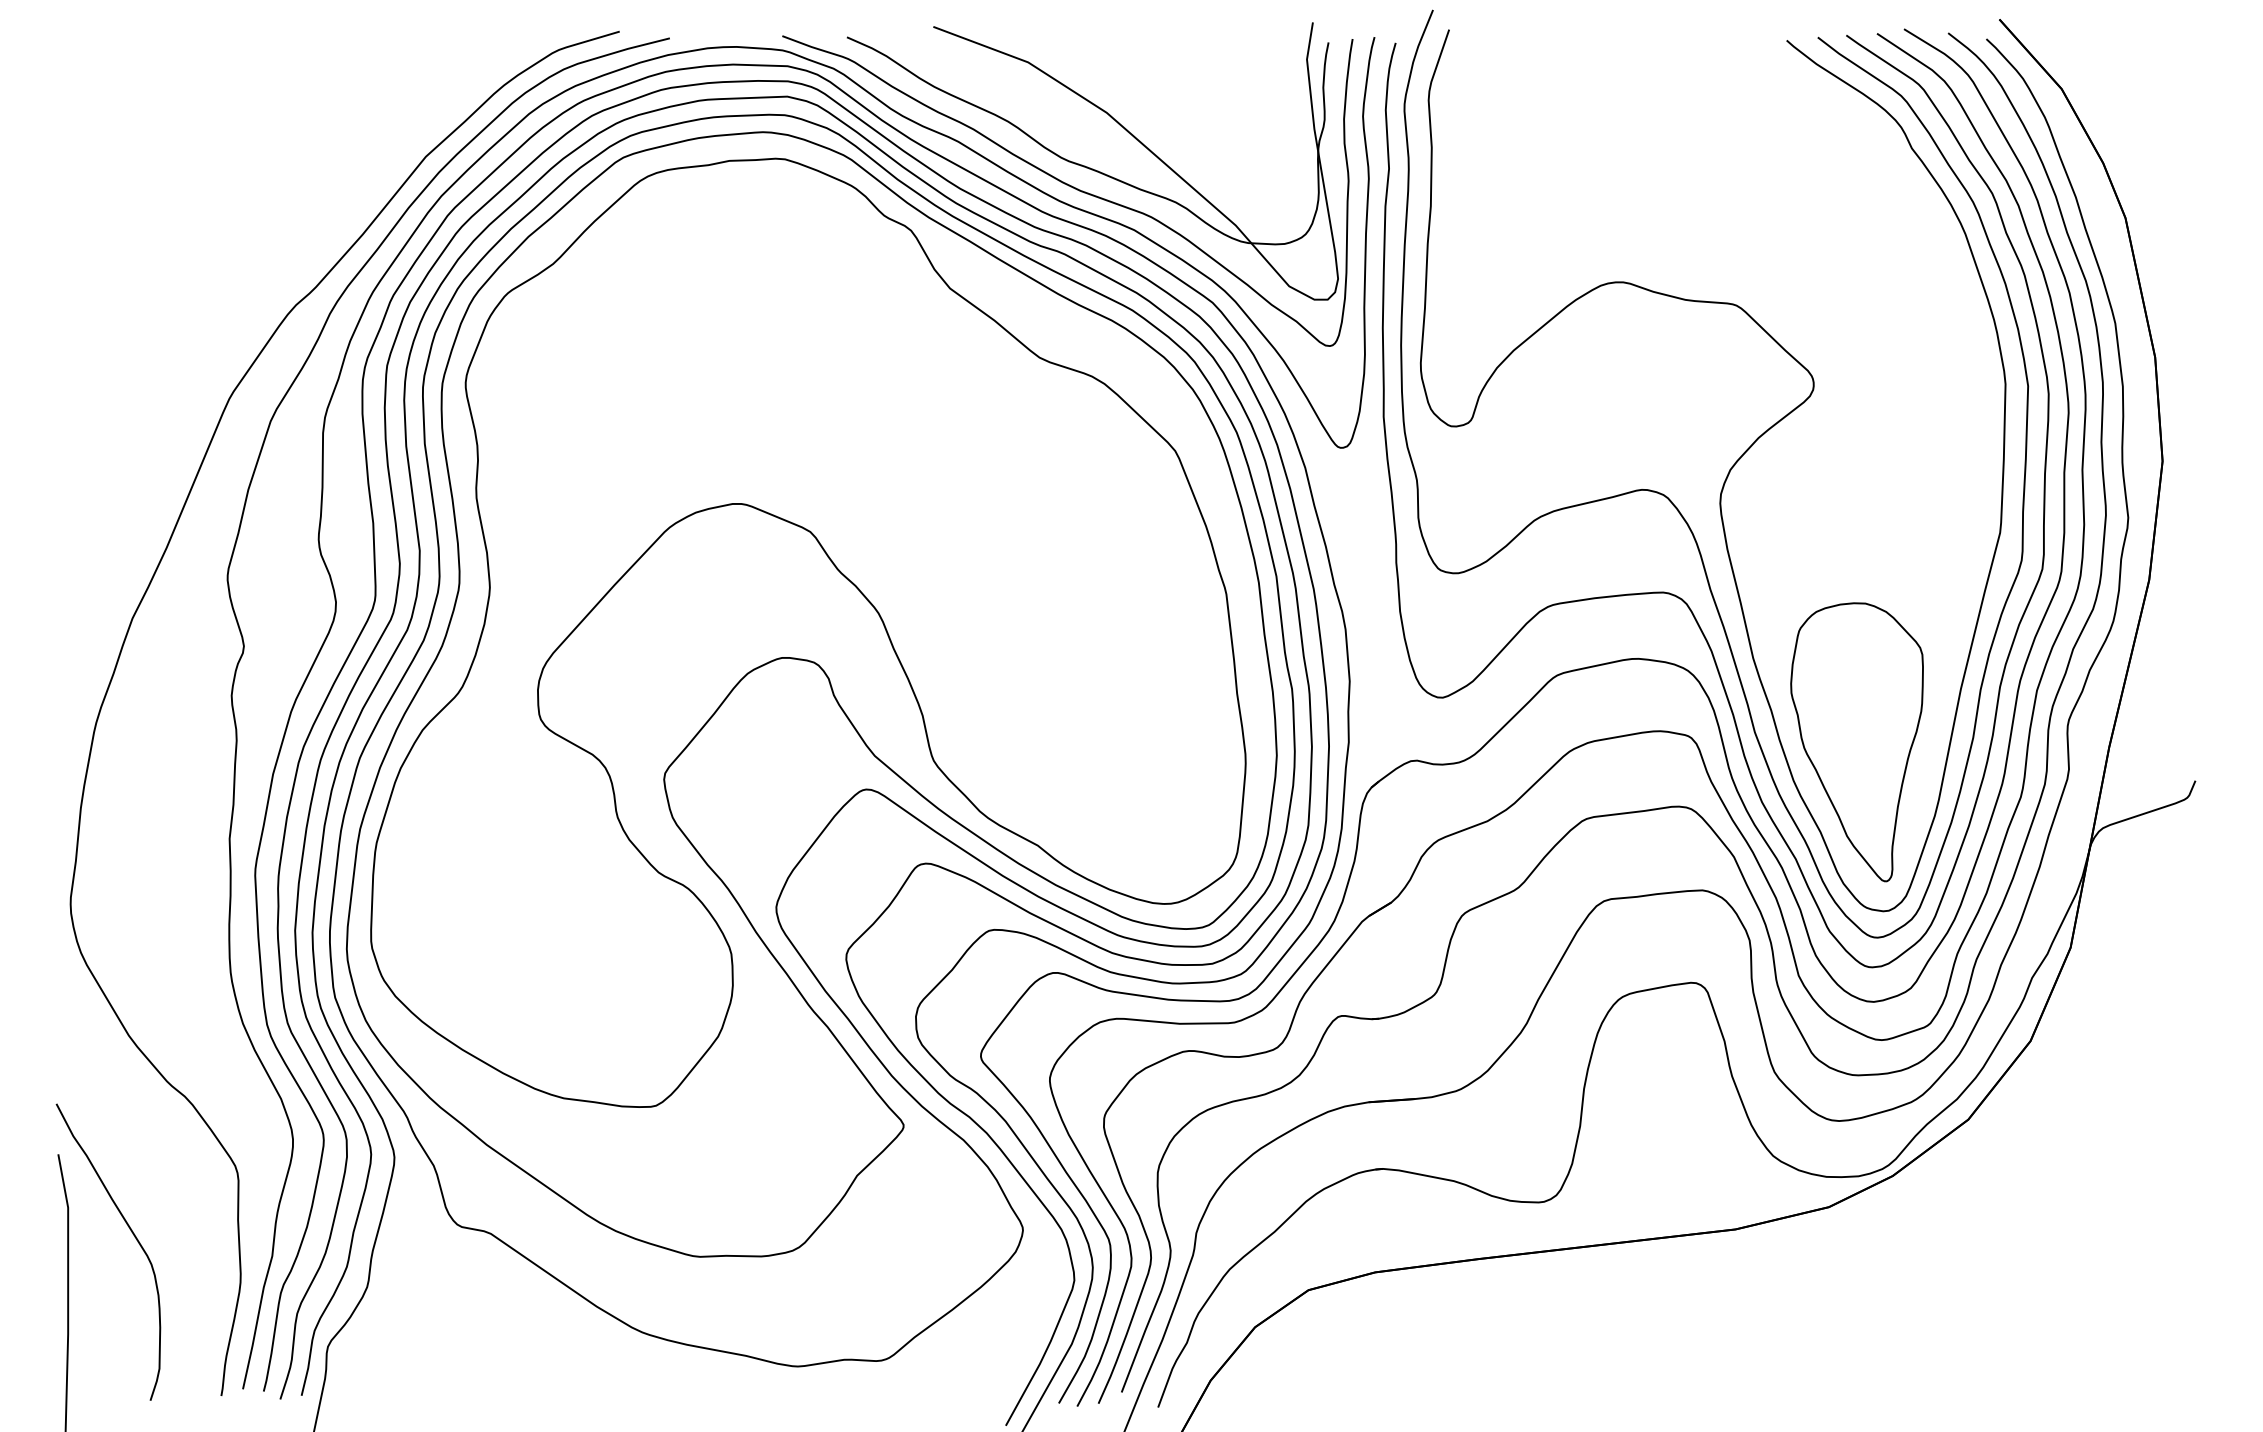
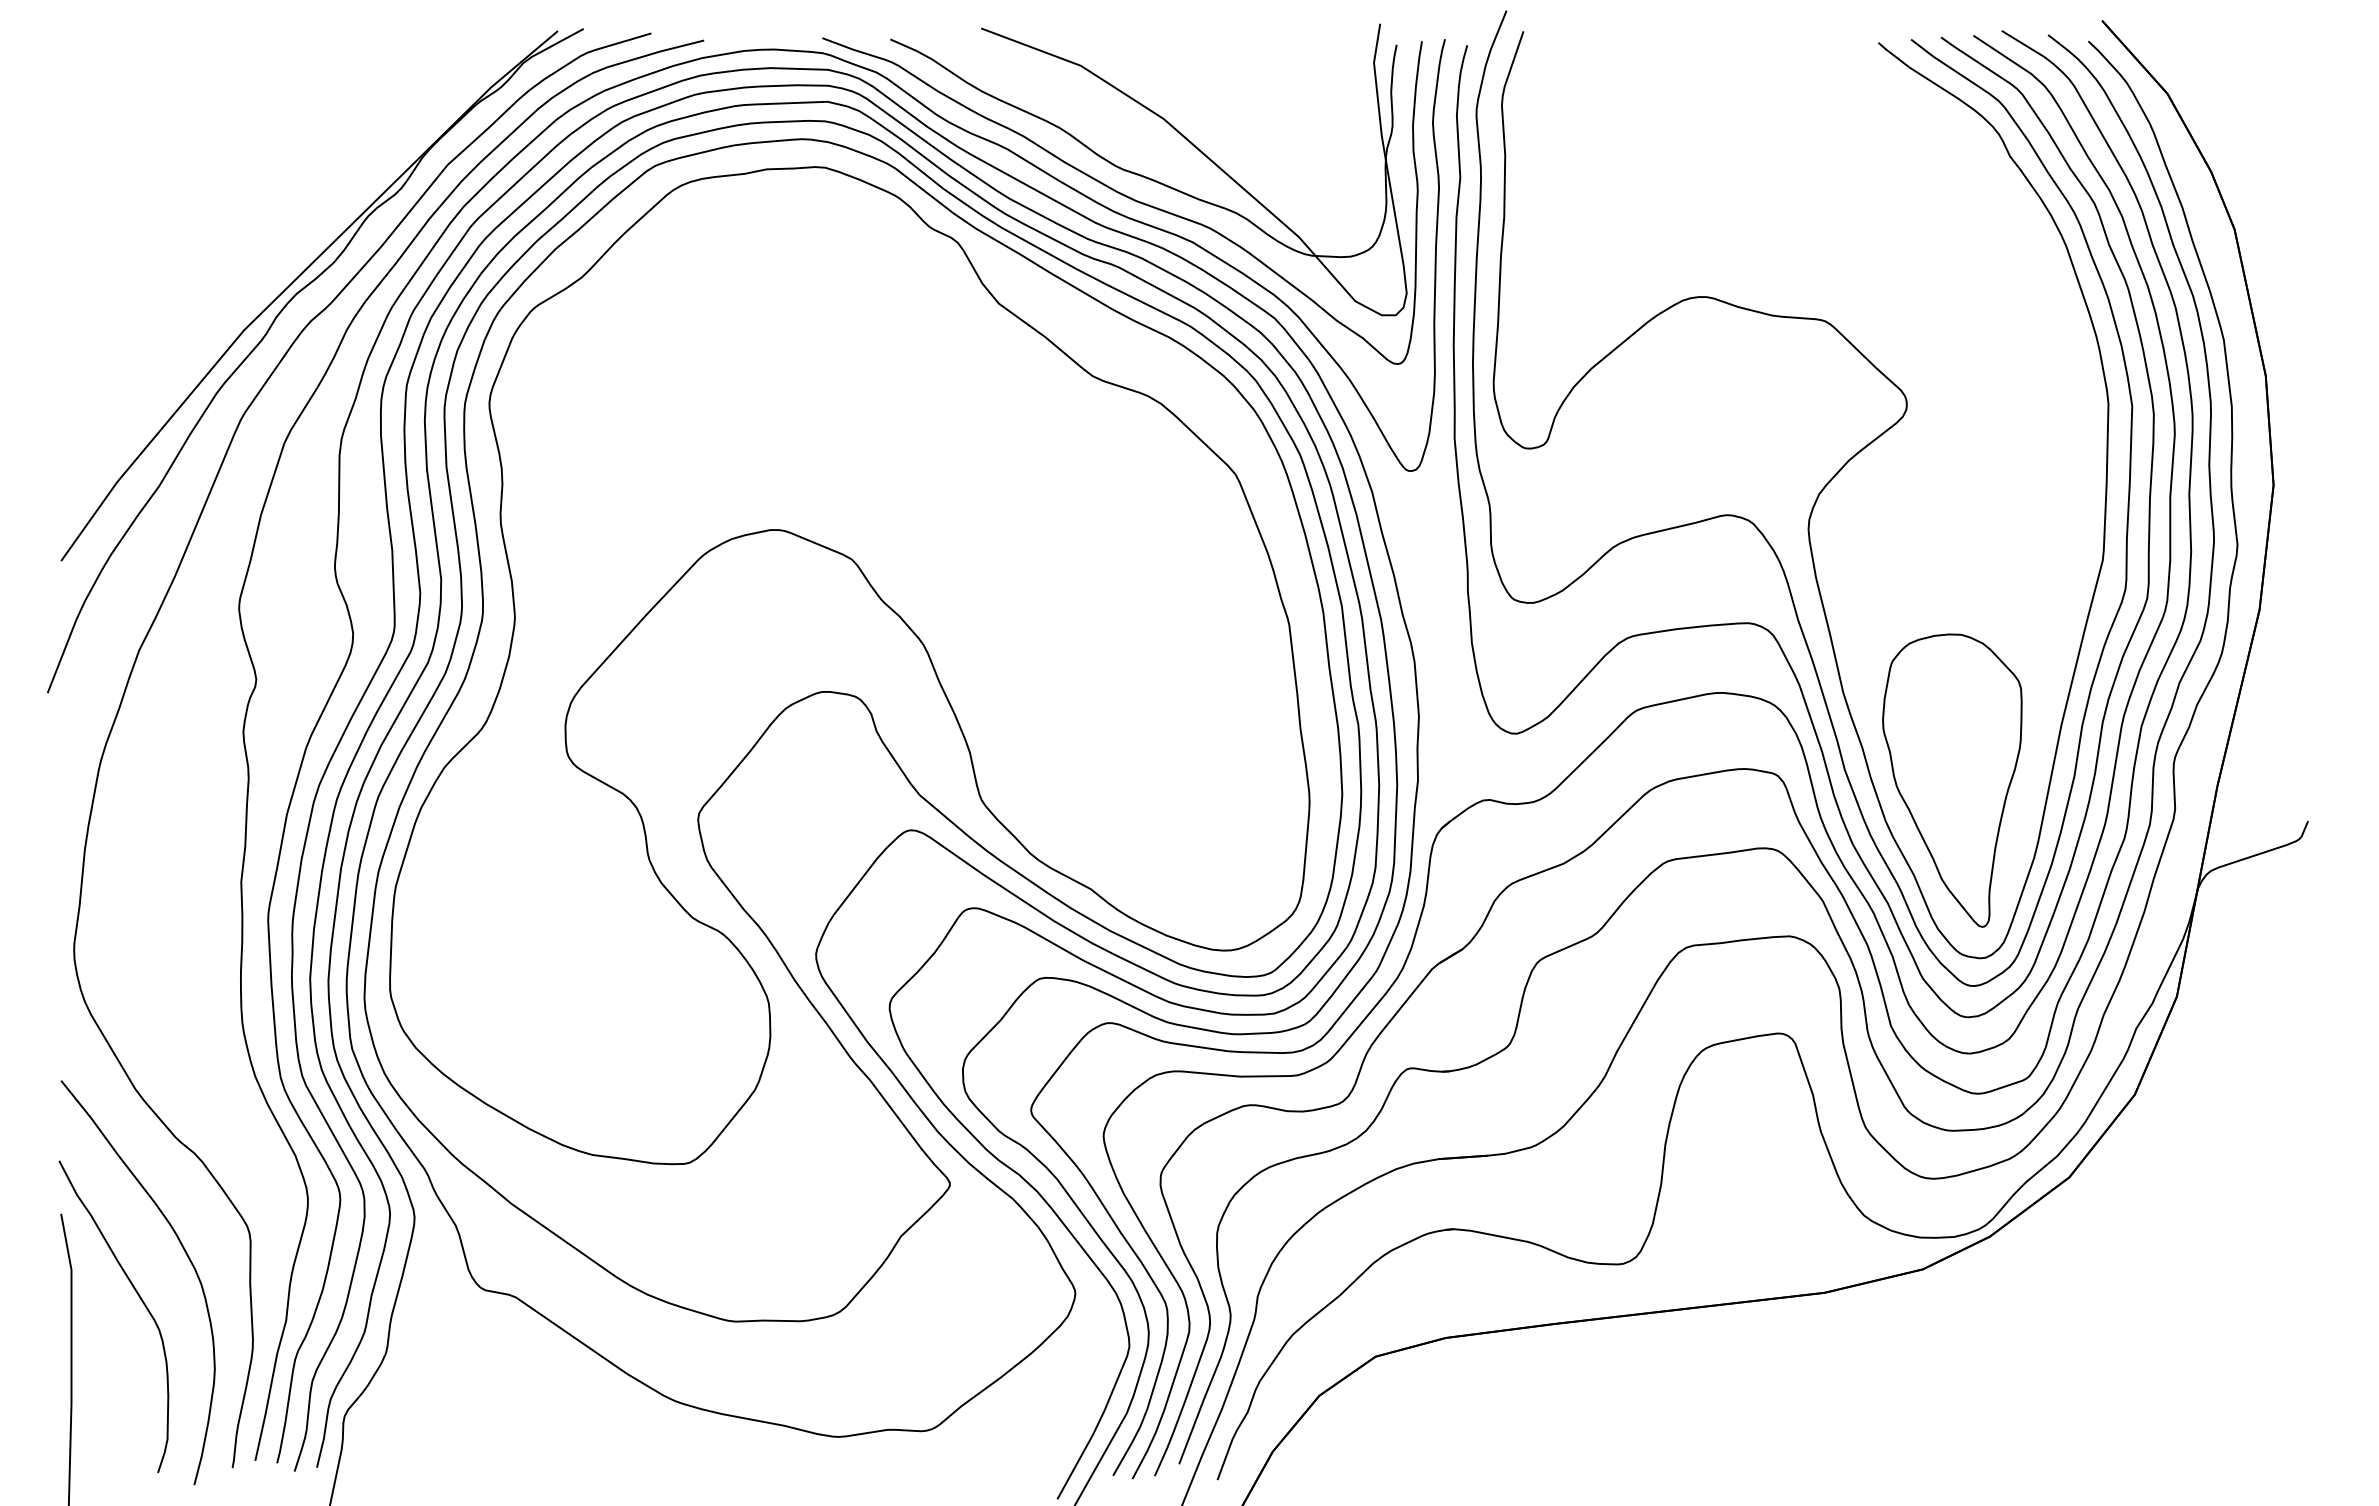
part: (255, 316) -> (268, 332), added
curve: (177, 1194) -> (186, 1256), added

